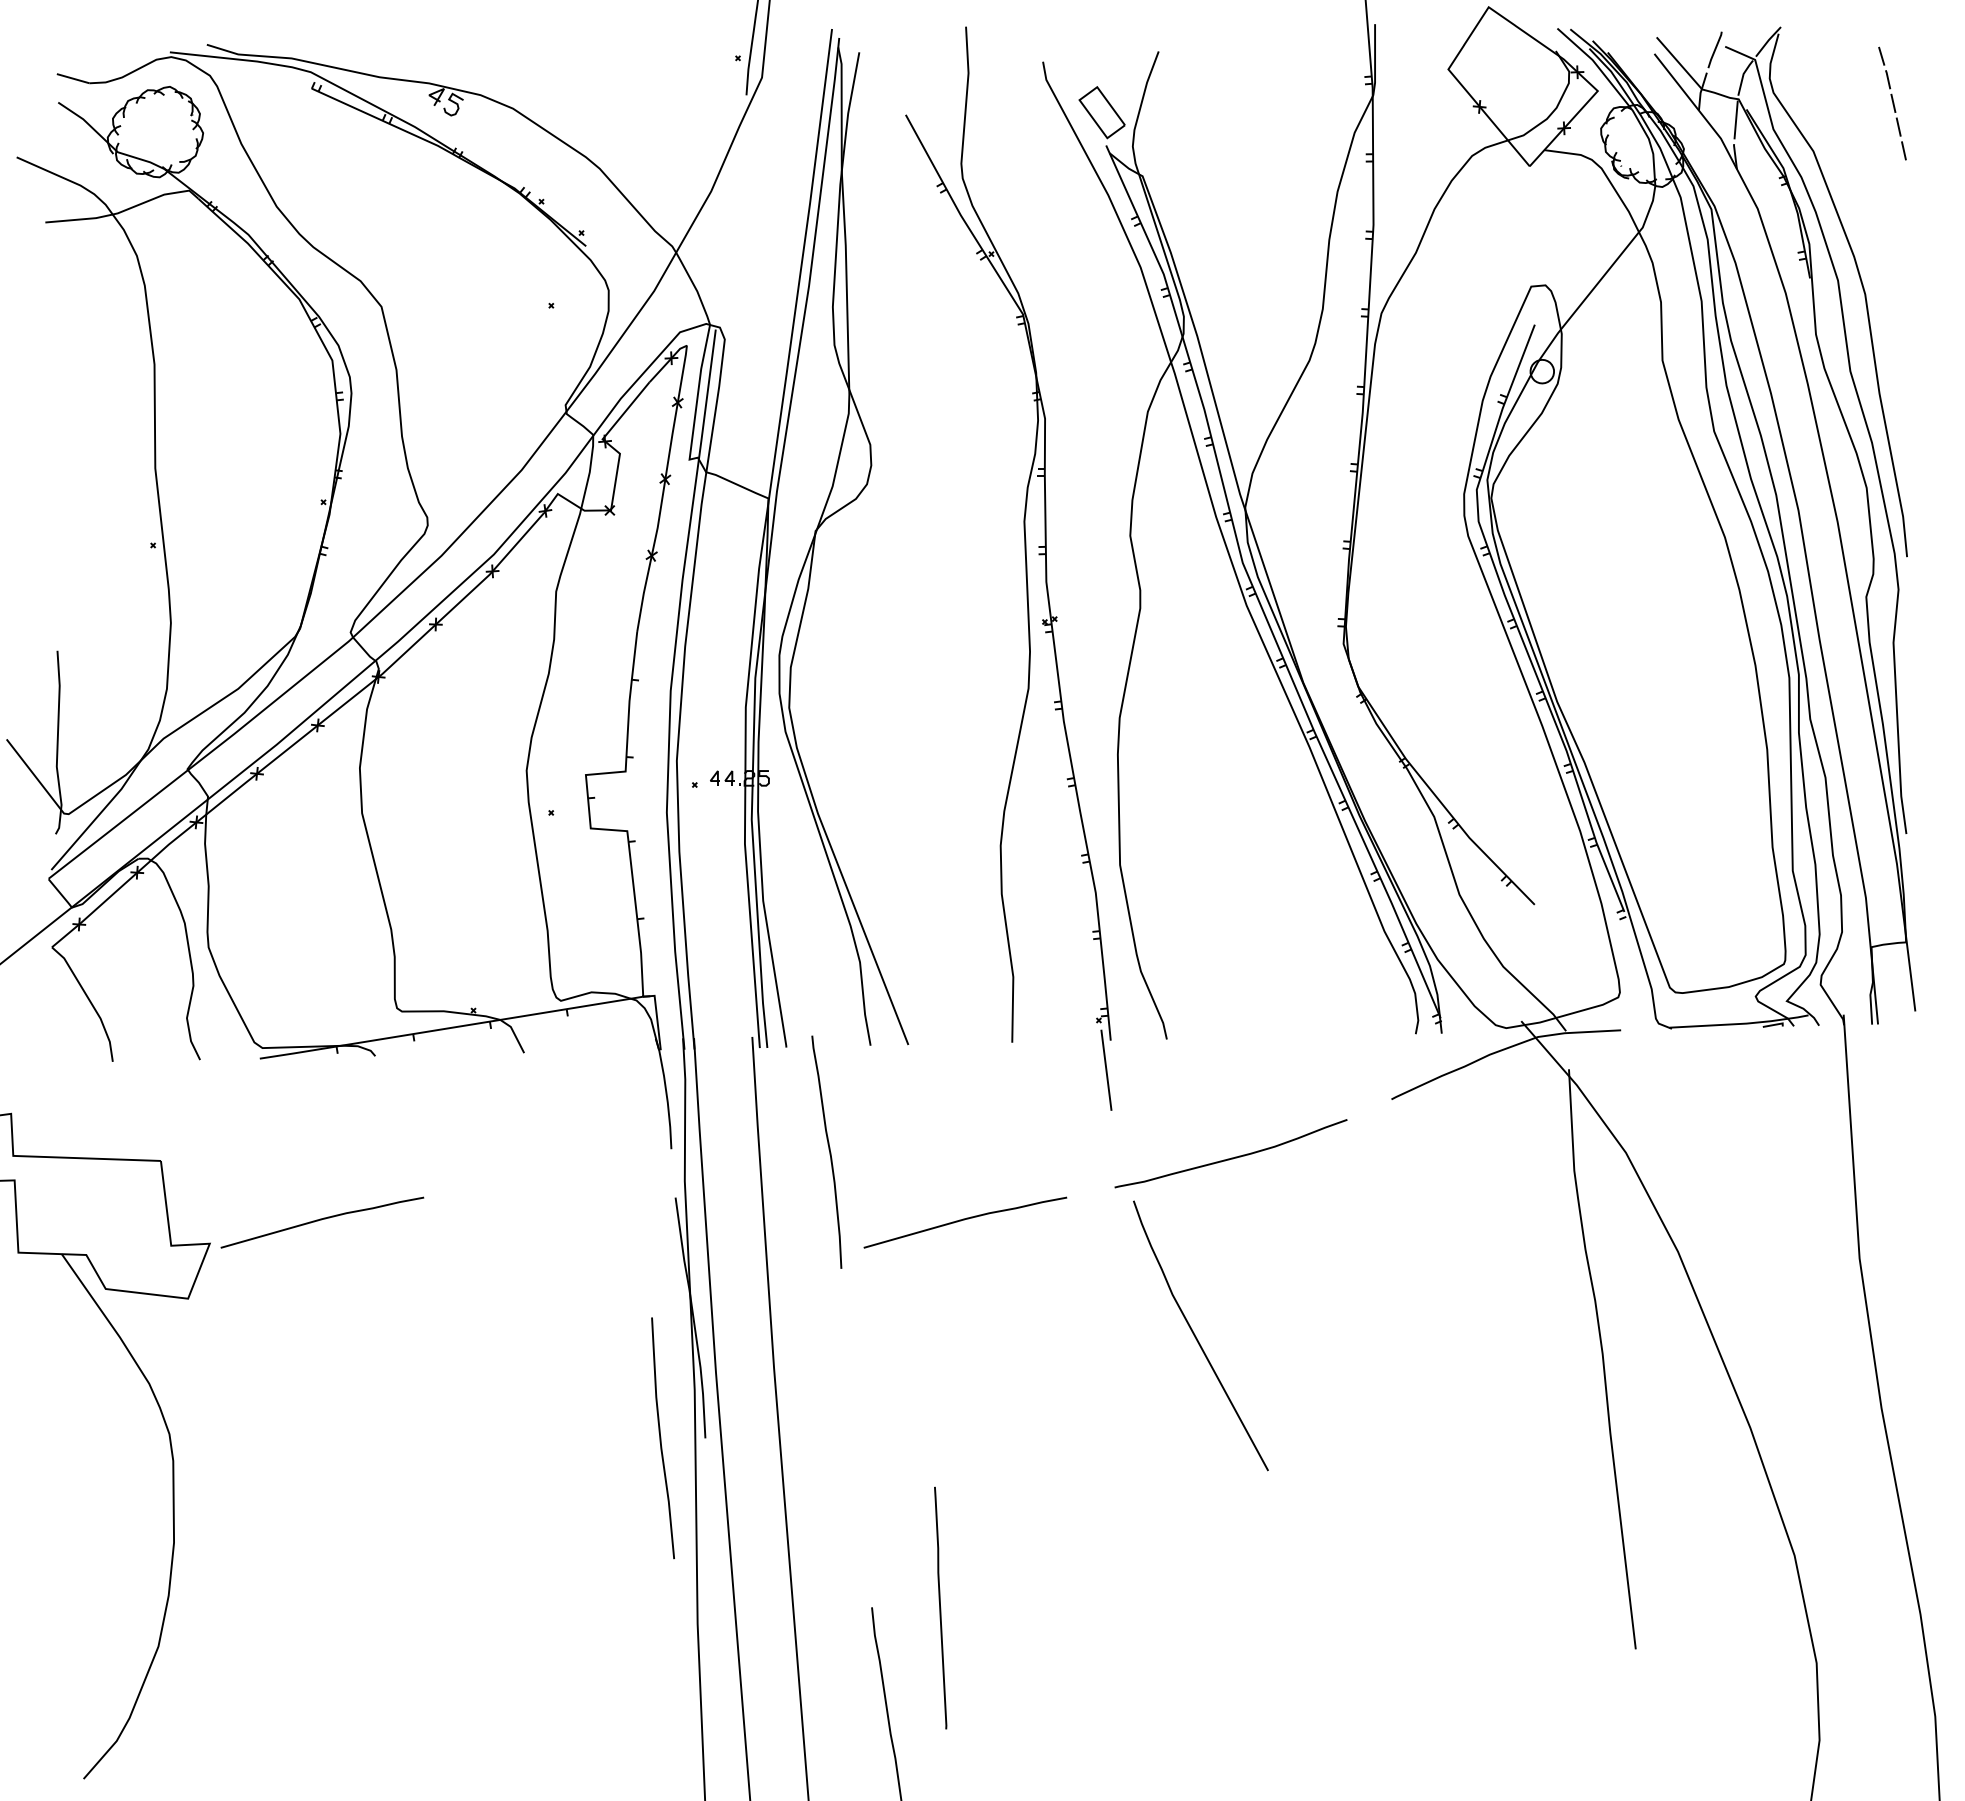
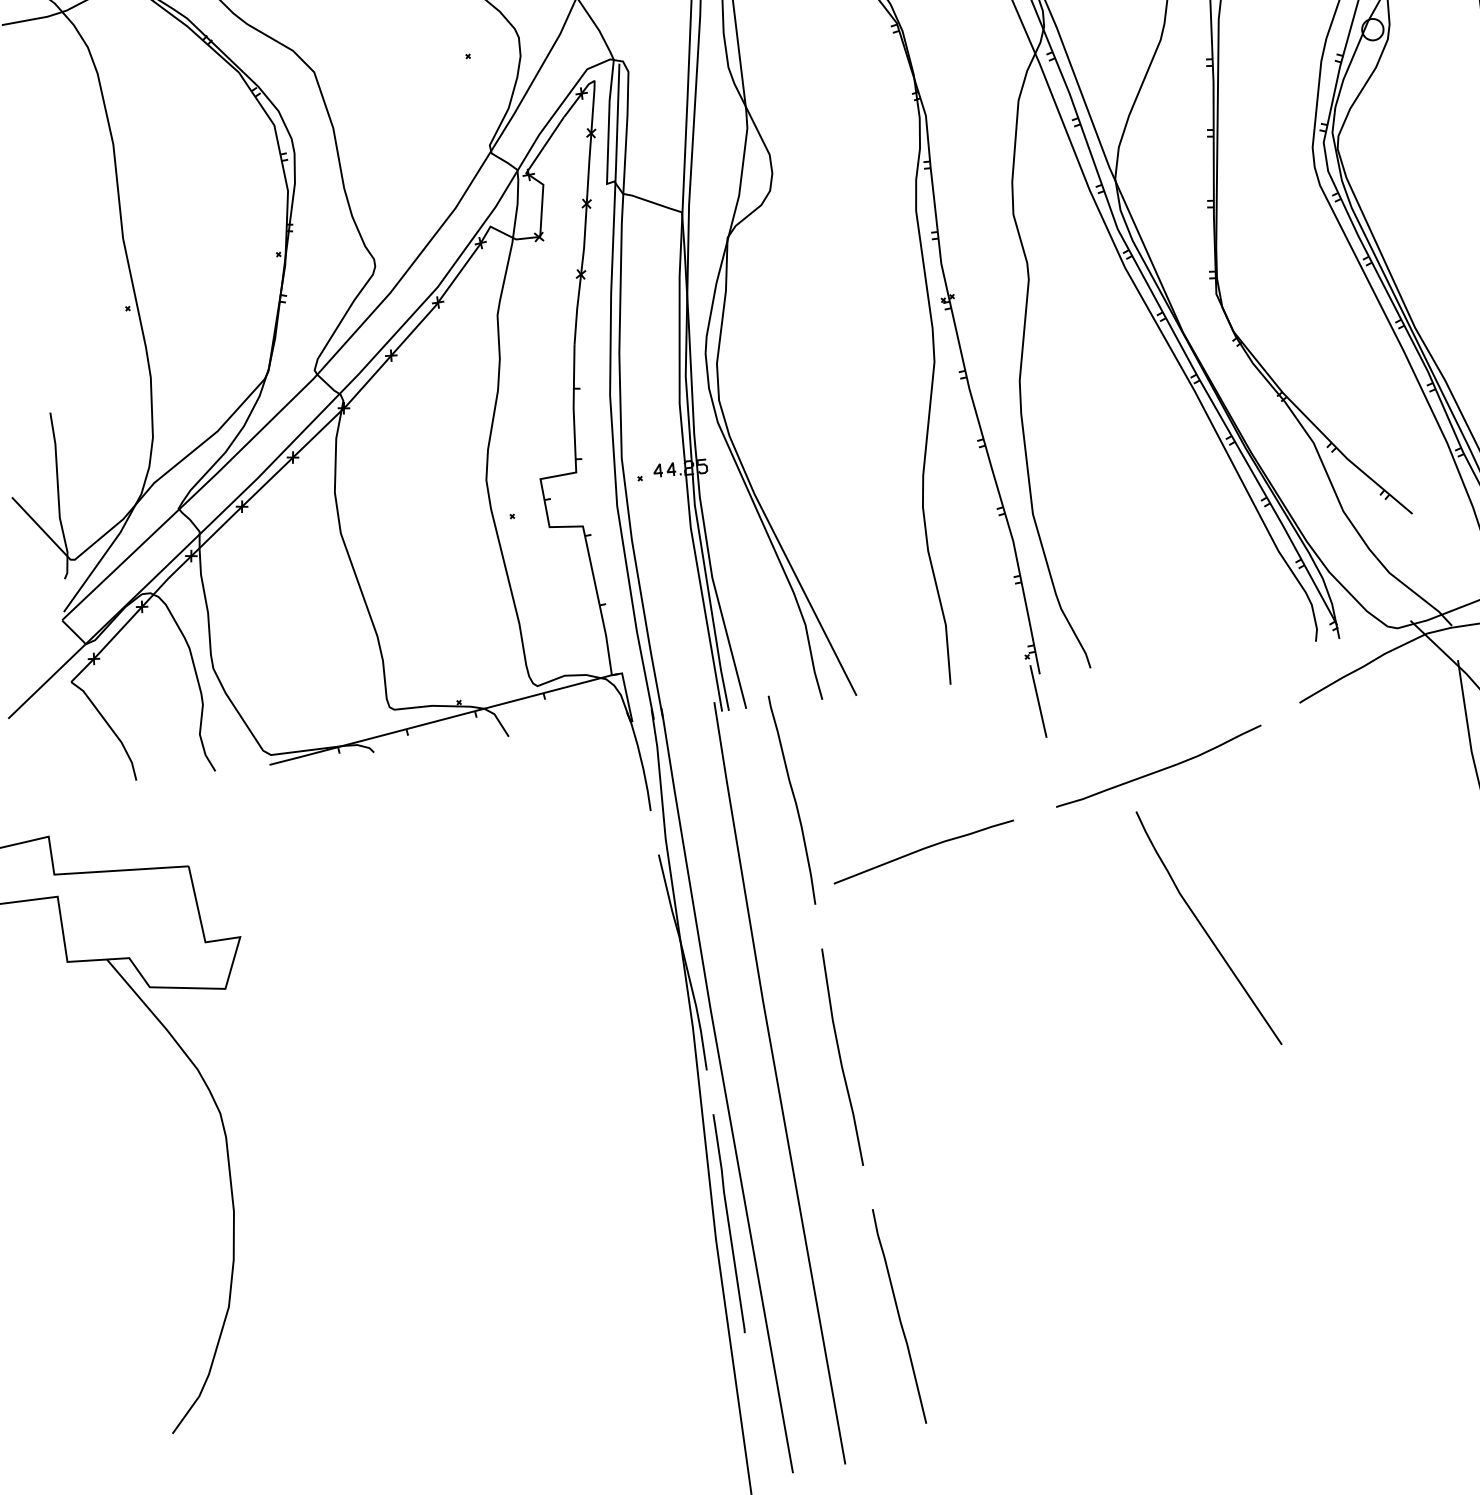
curve: (321, 1220) -> (339, 906), removed
curve: (1196, 1336) -> (1205, 929), moved
curve: (661, 1438) -> (841, 1057), moved
curve: (940, 1607) -> (728, 1223), moved

